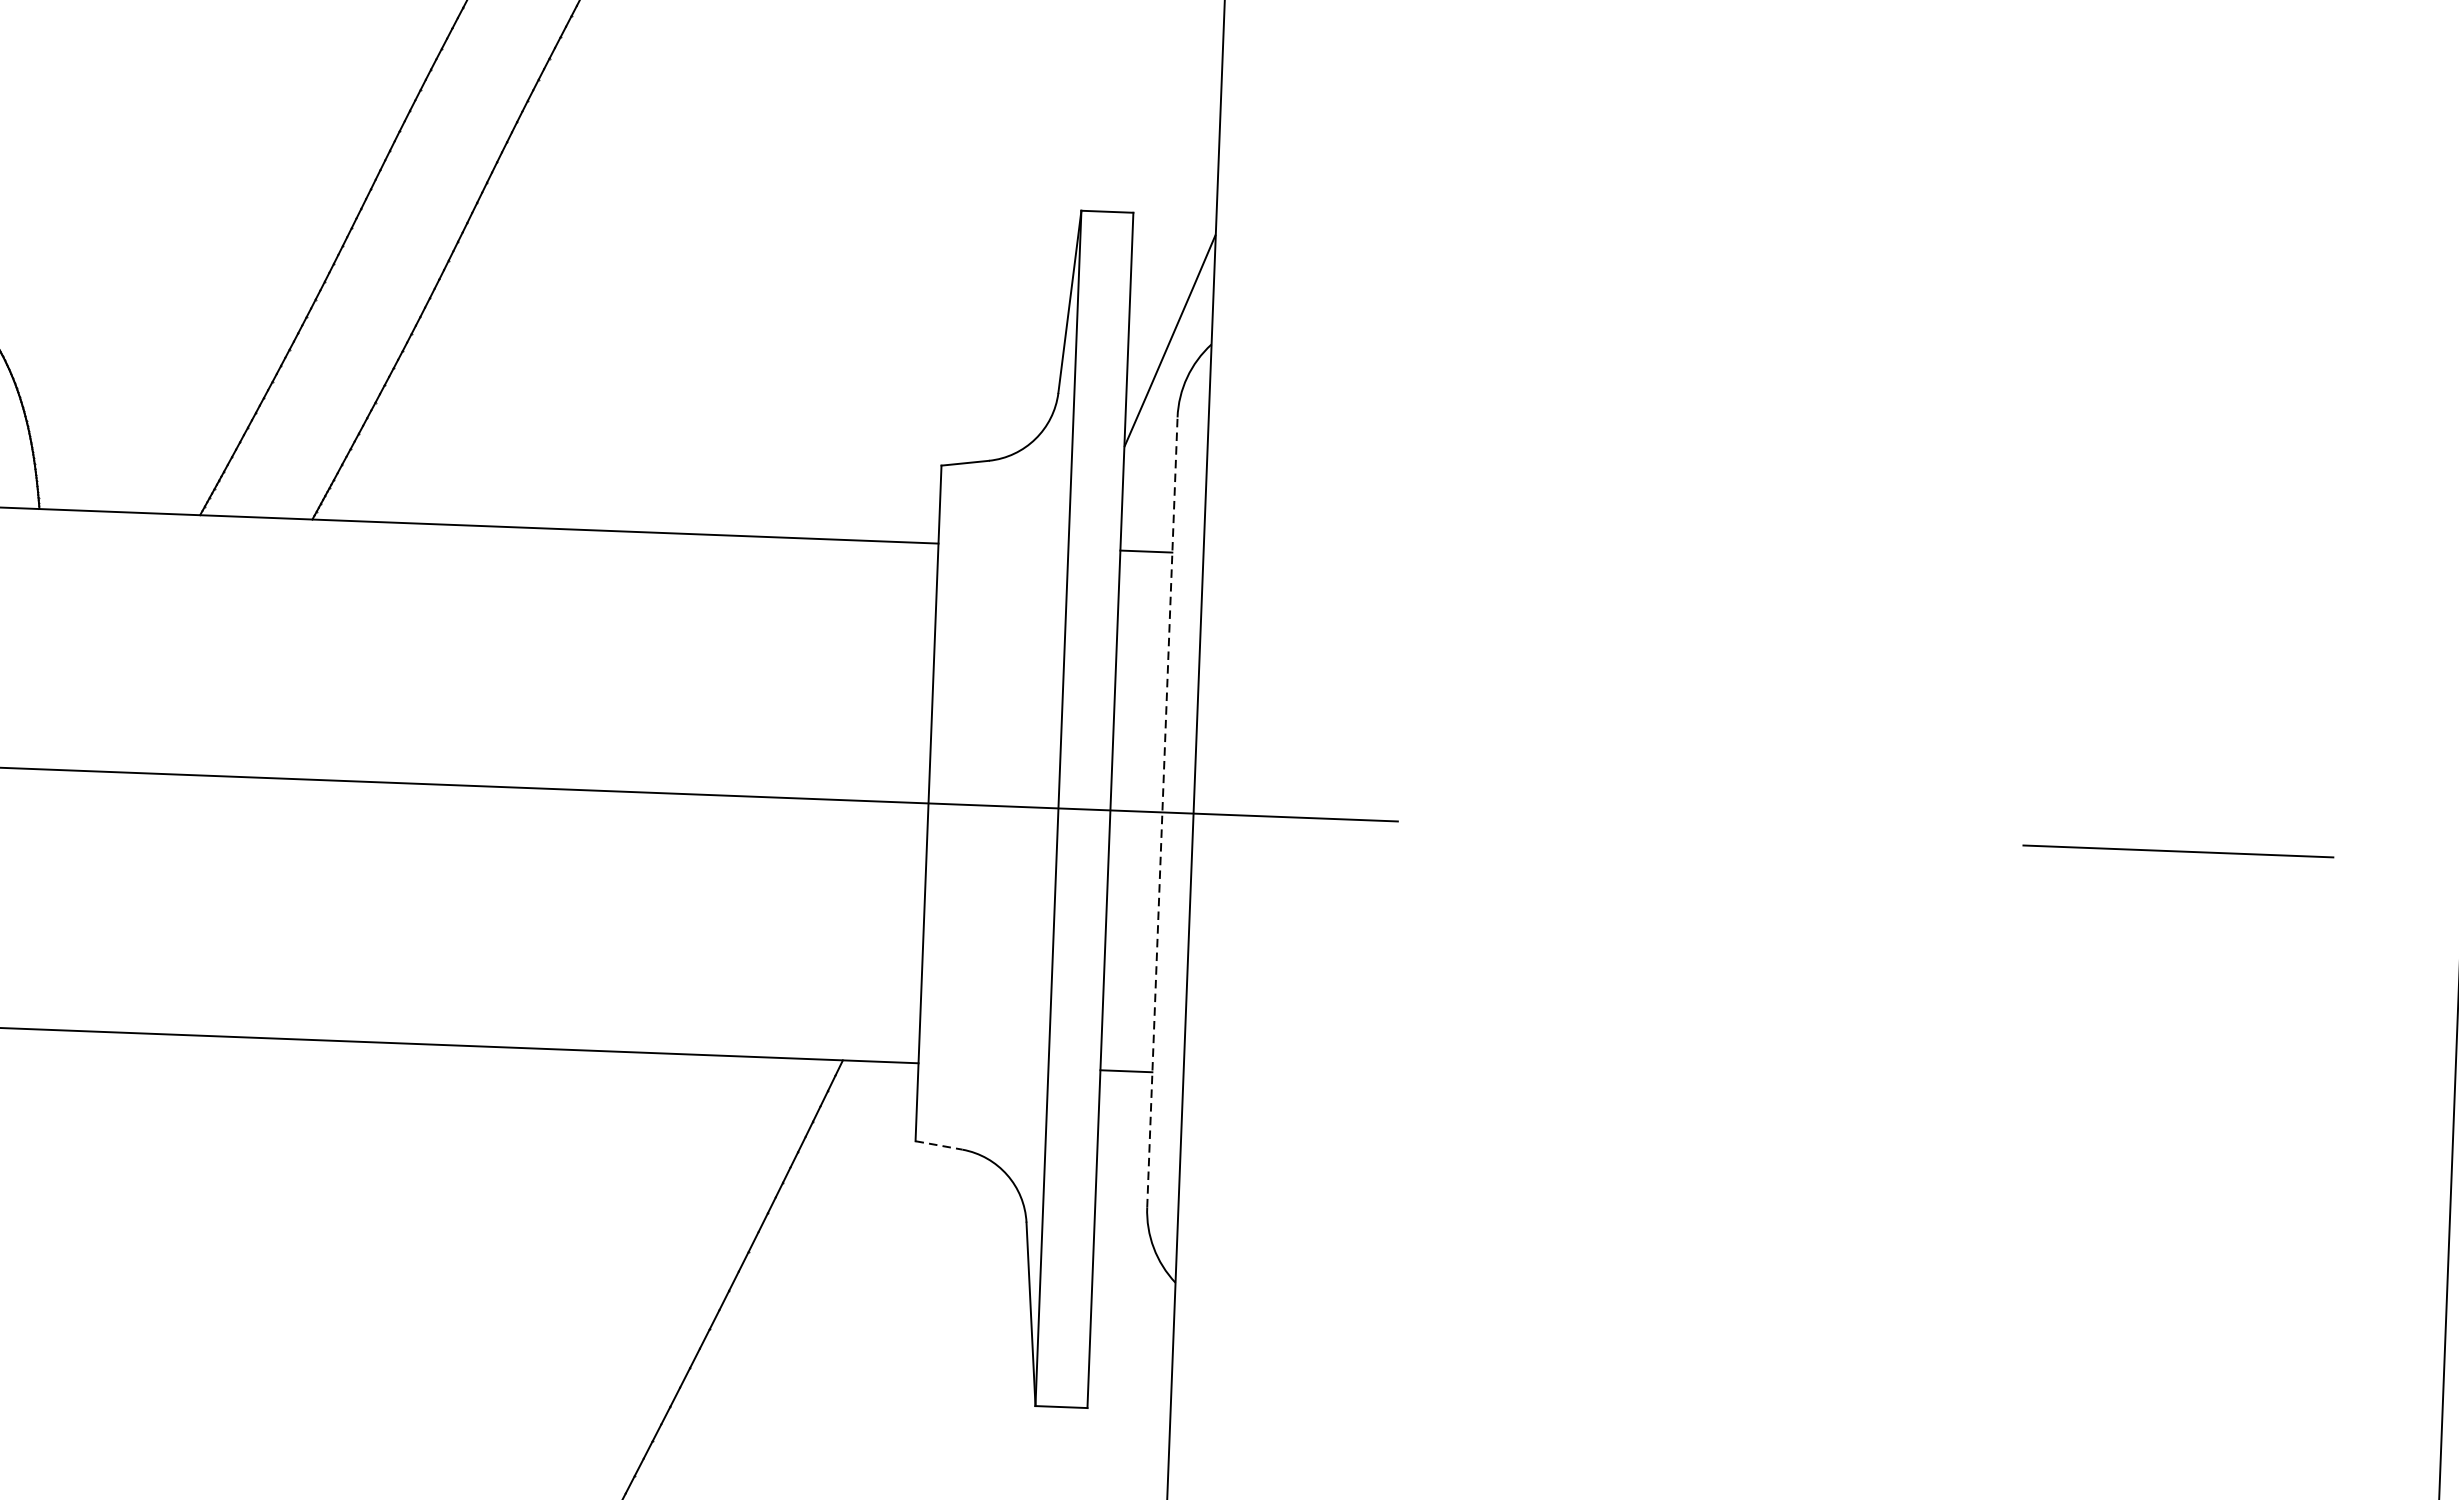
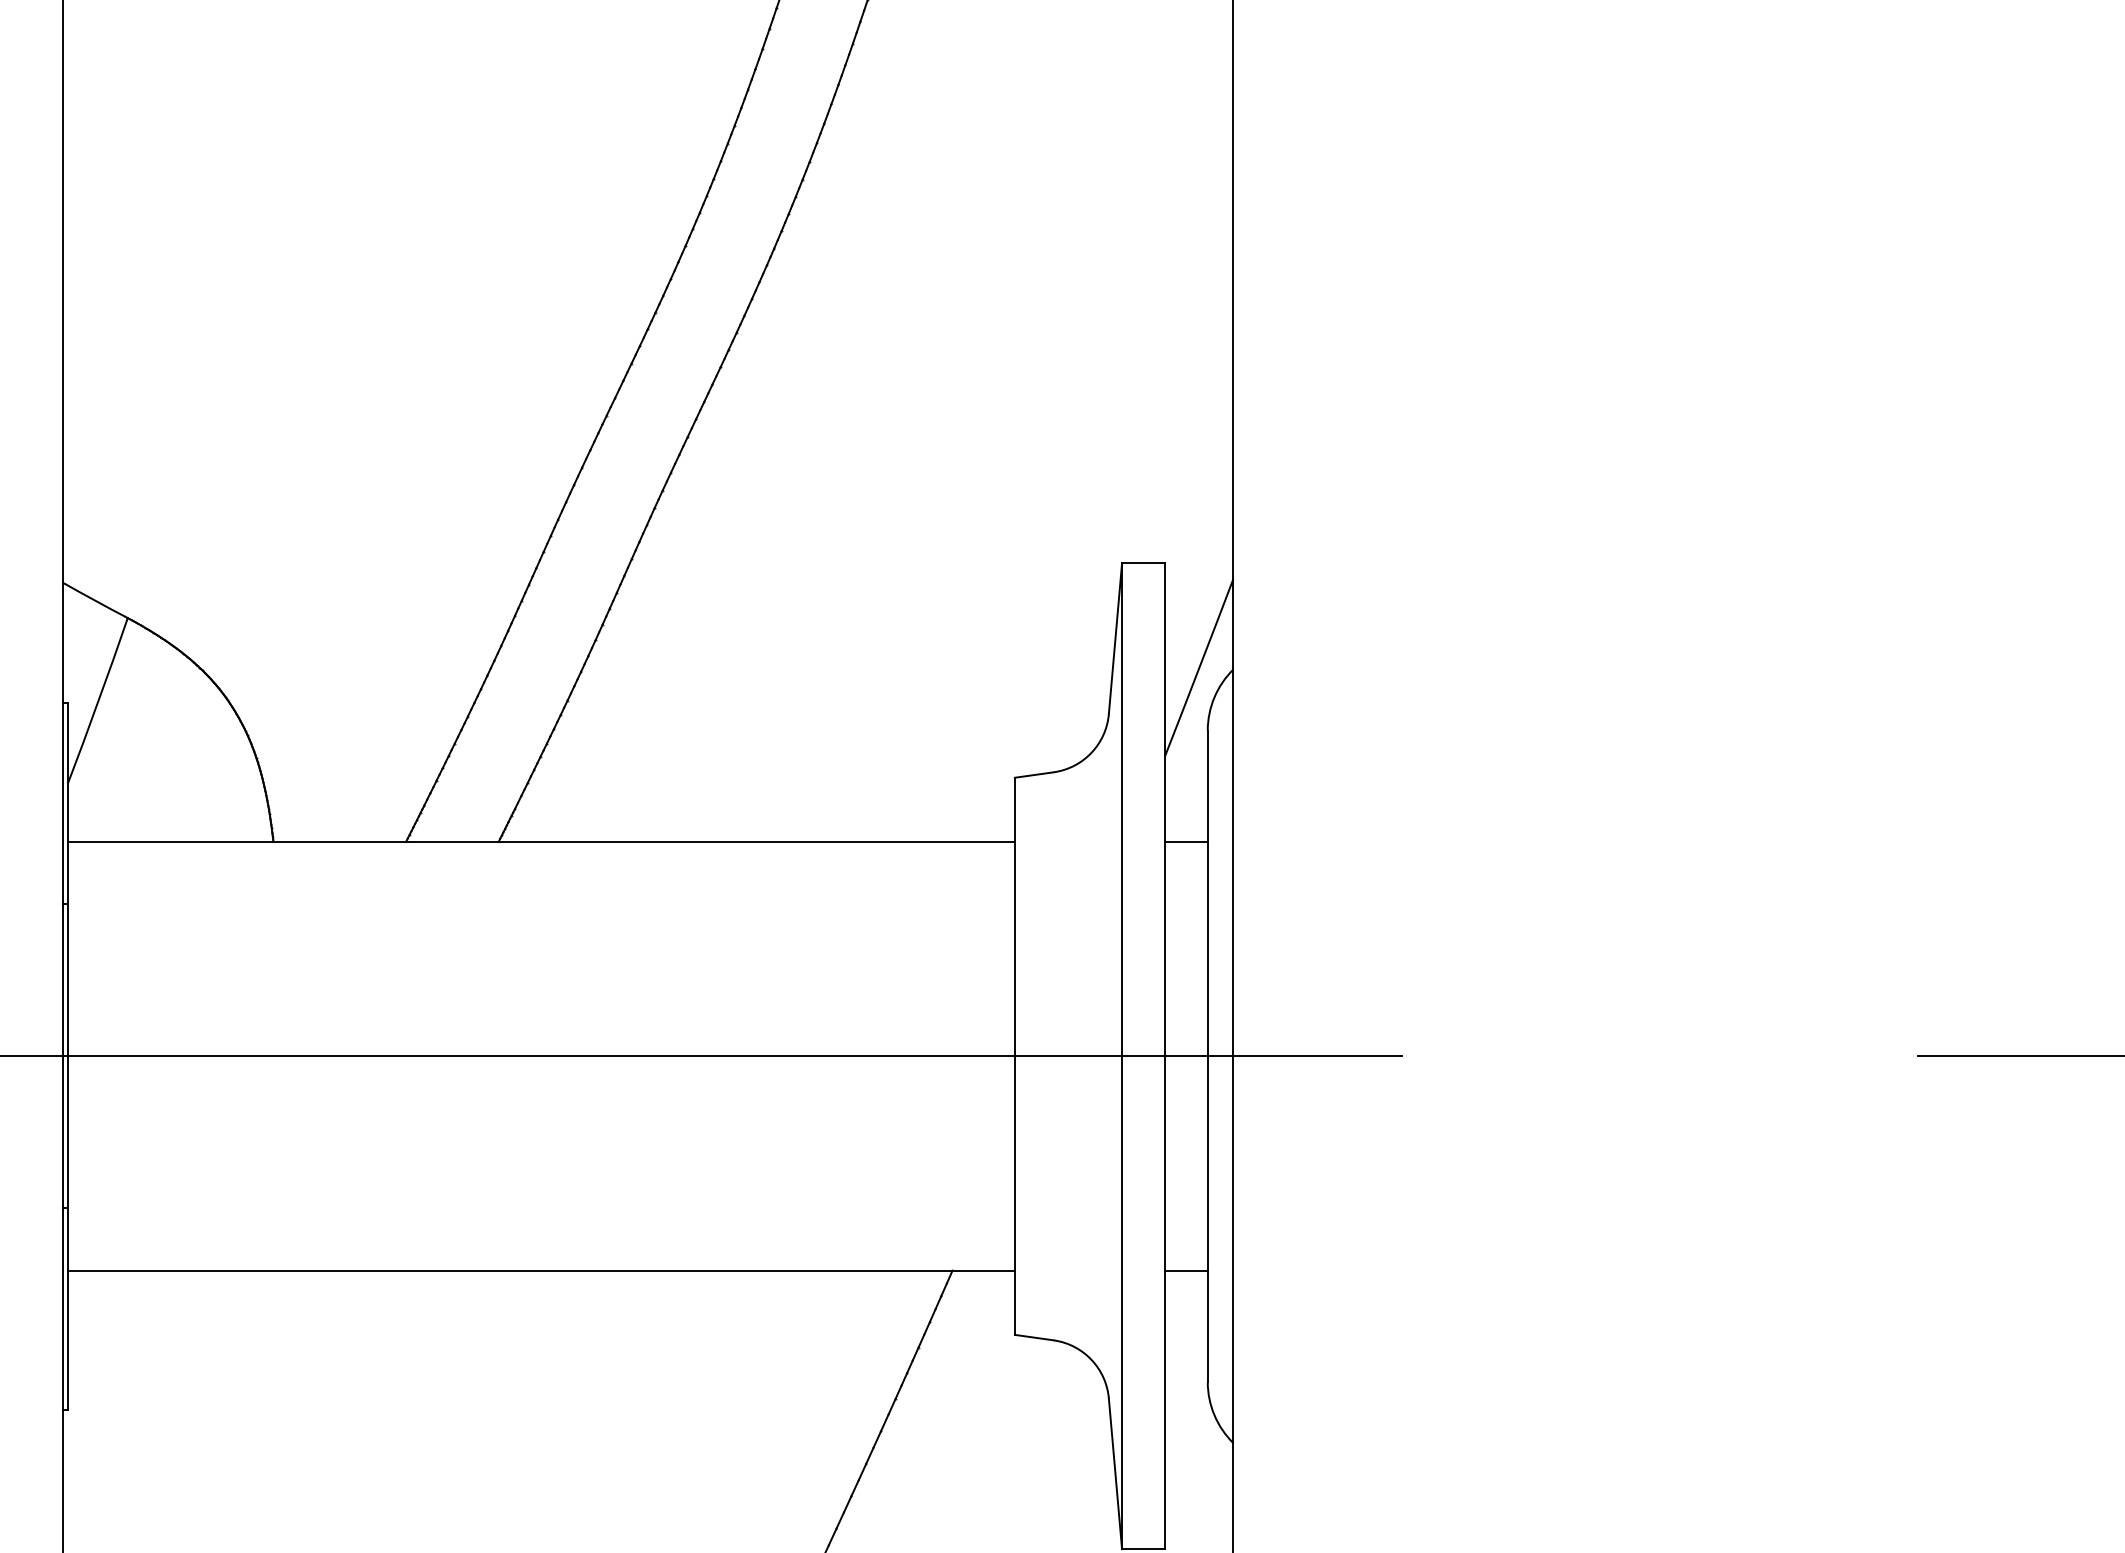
line: (1162, 812) -> (1207, 1056), dashed -> solid
line: (939, 1145) -> (1034, 1337), dashed -> solid

